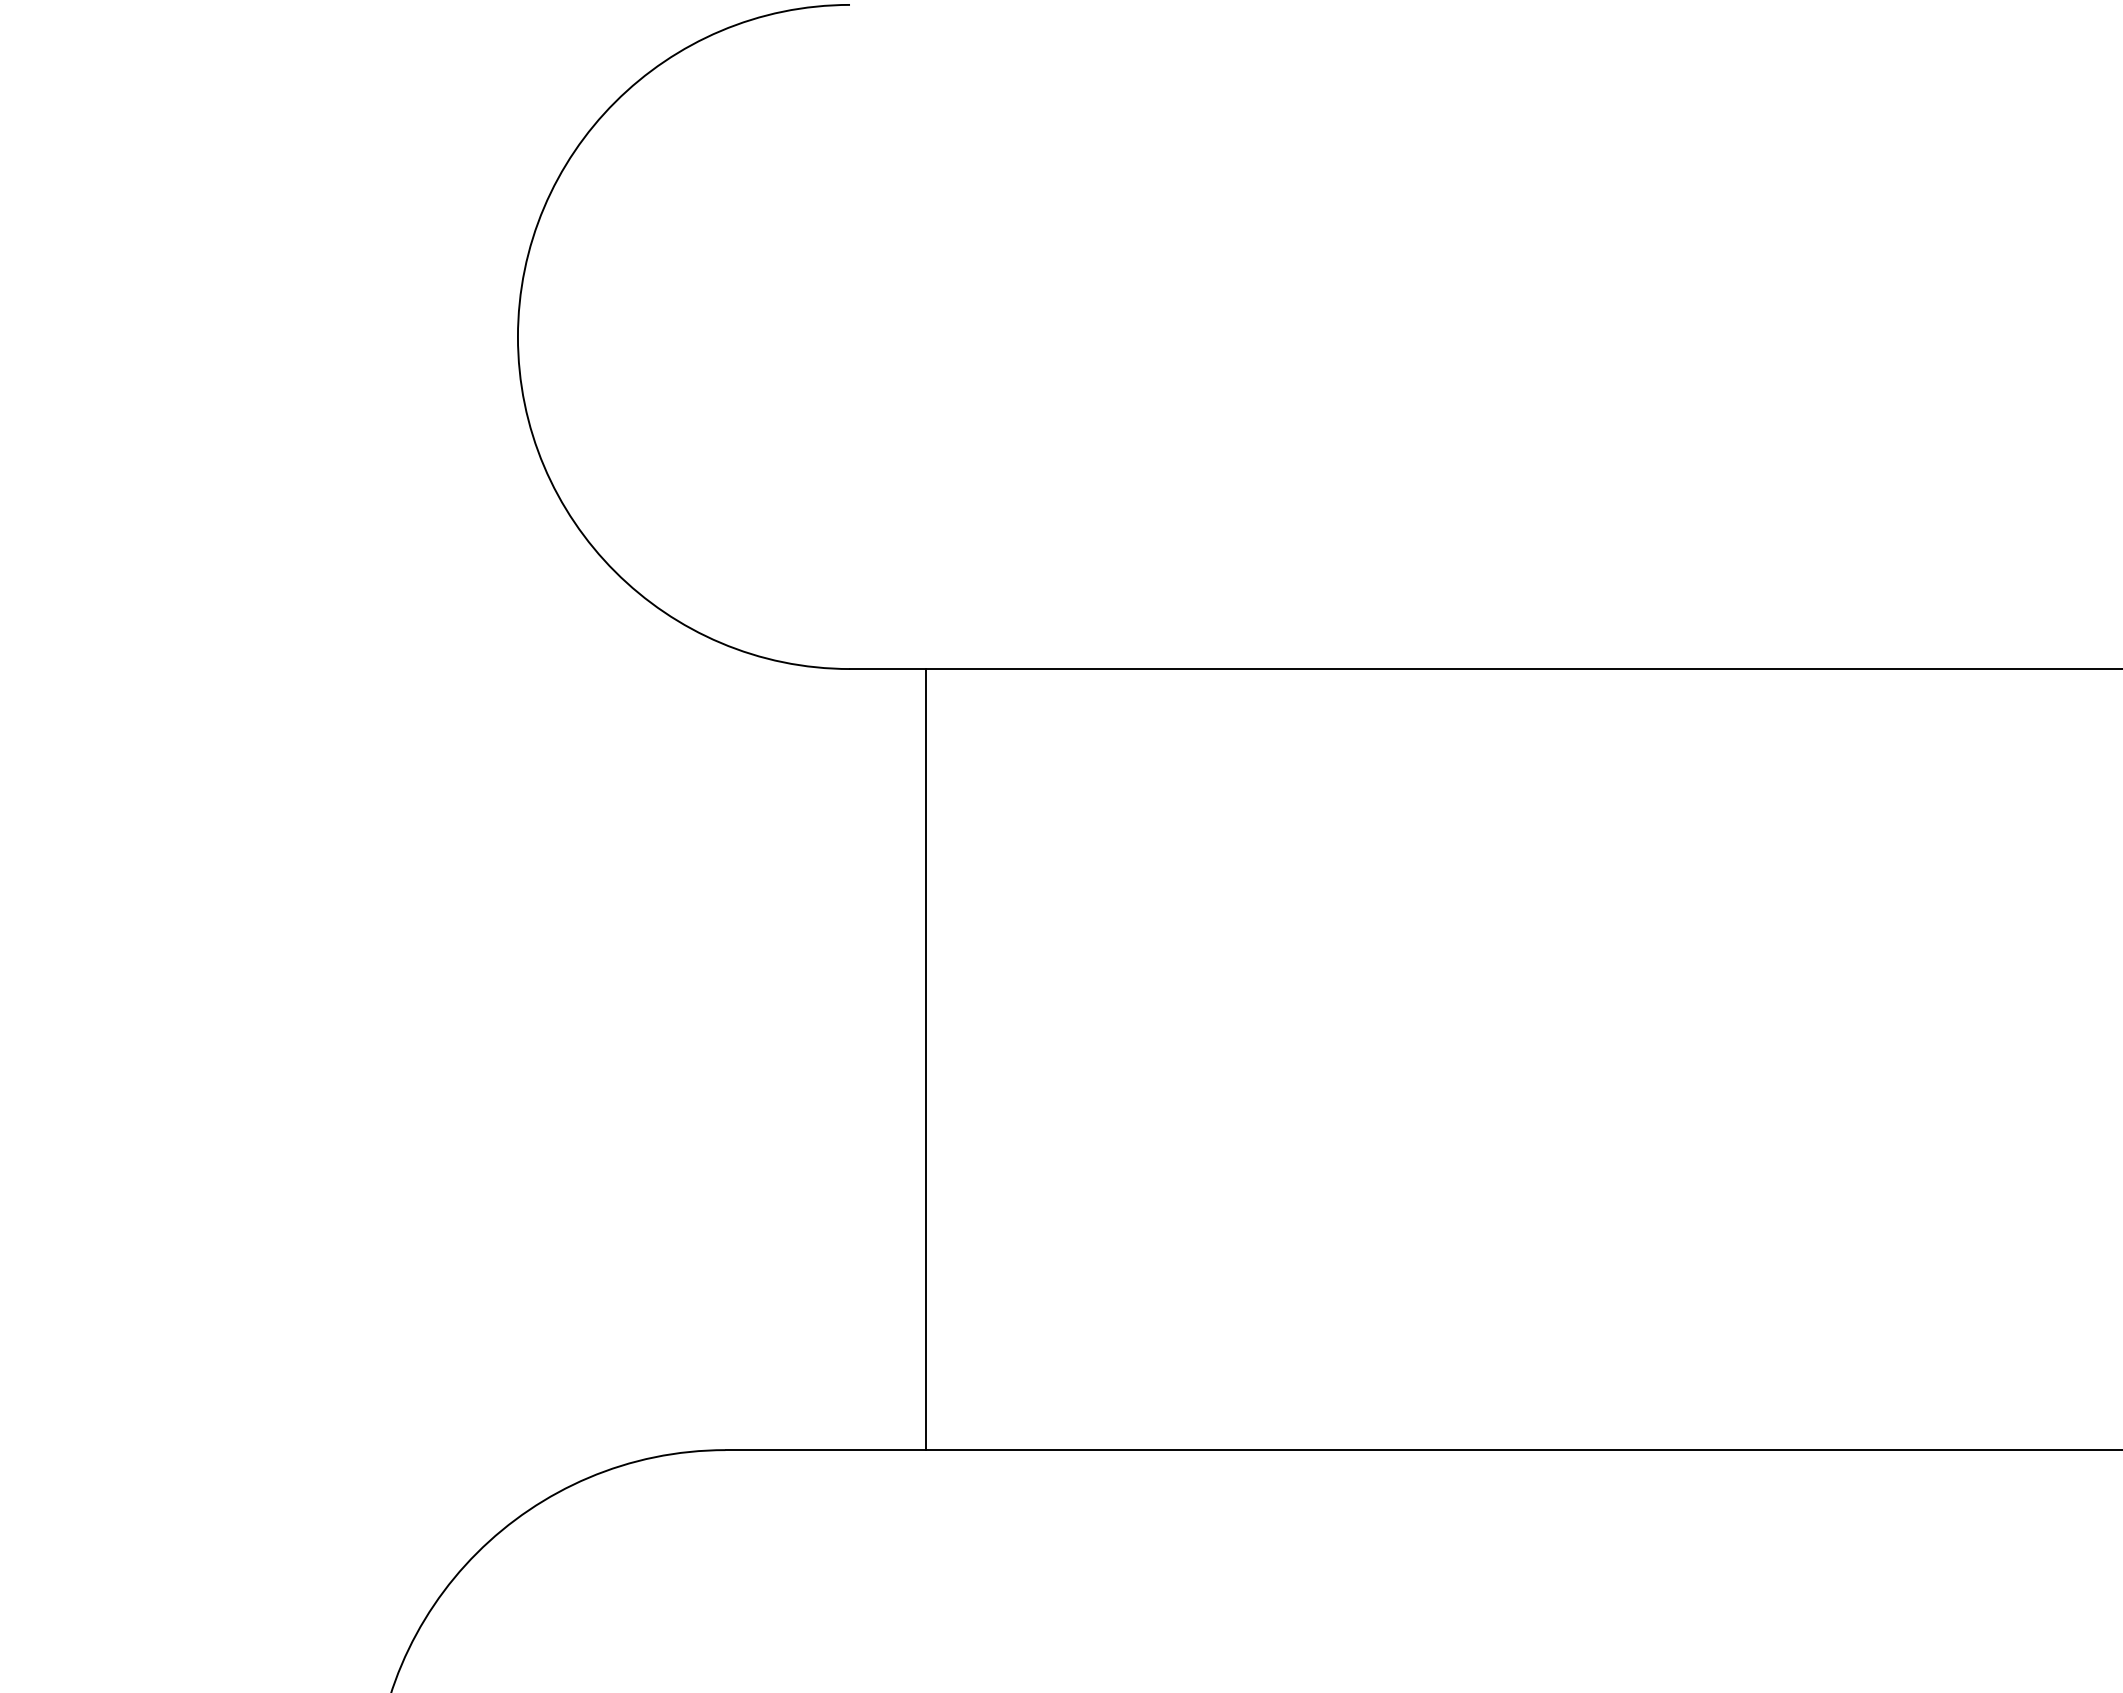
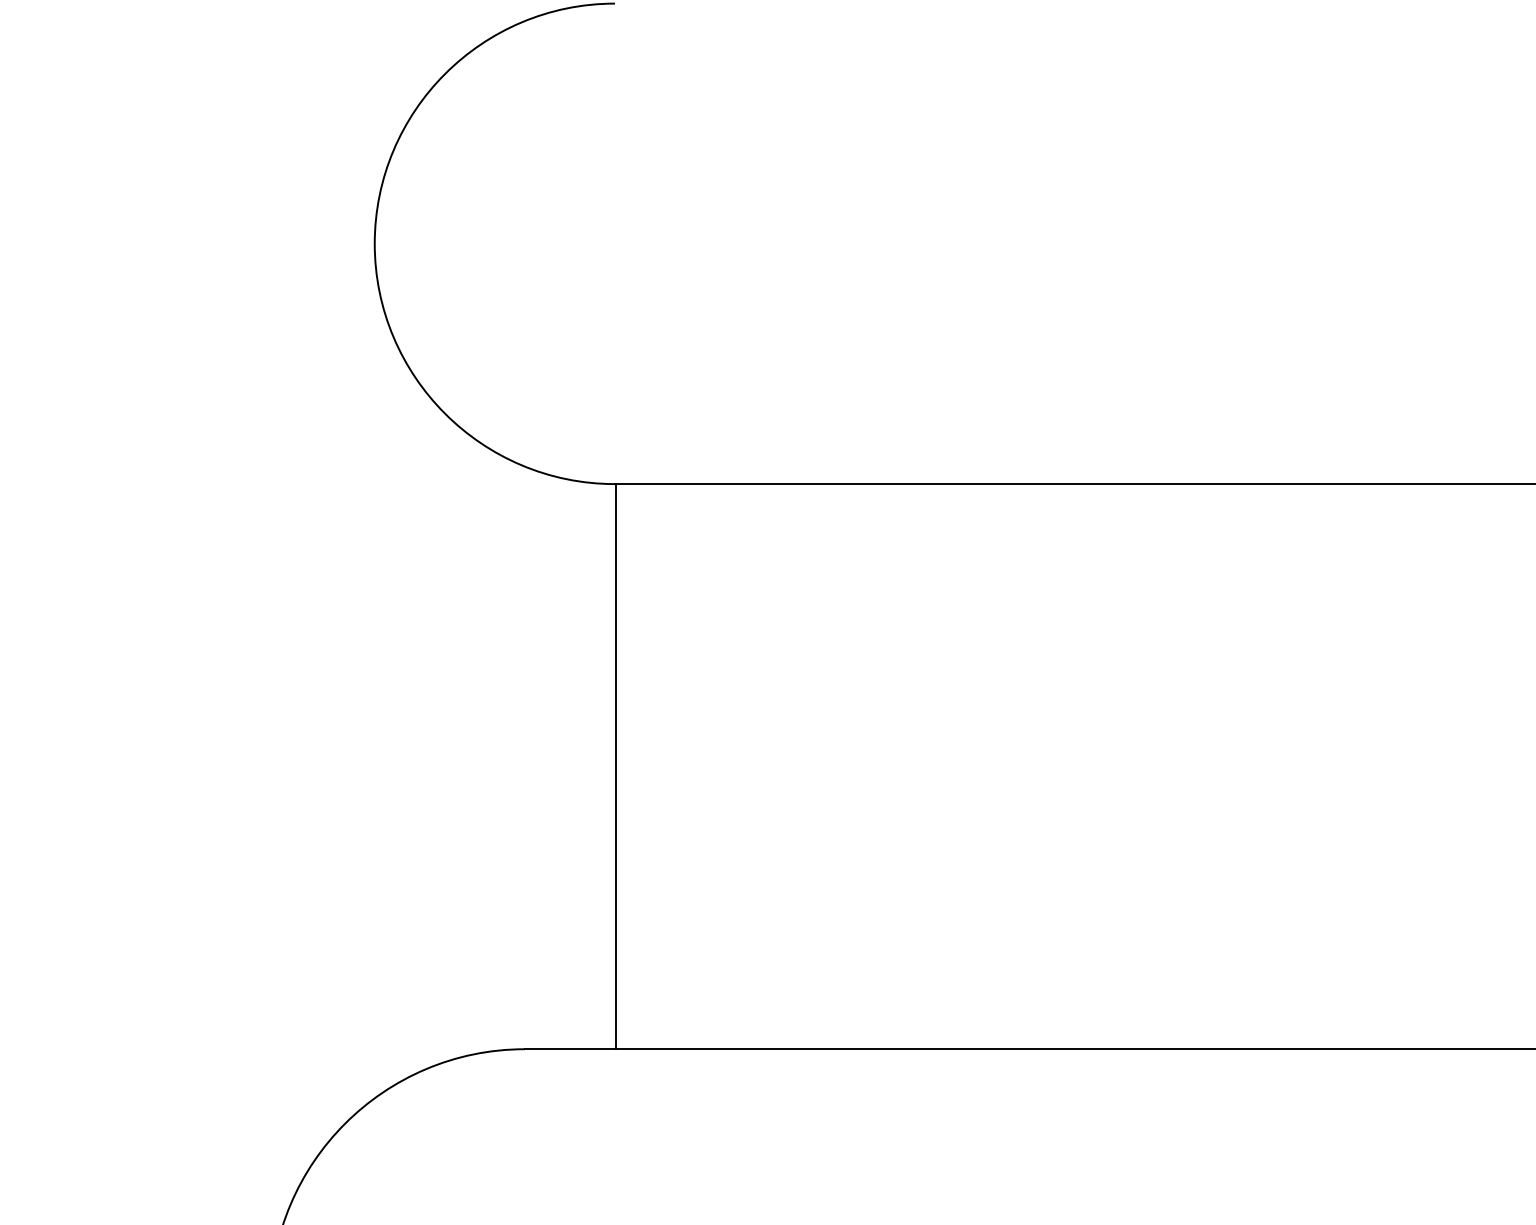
line: (926, 1059) -> (616, 766), moved

